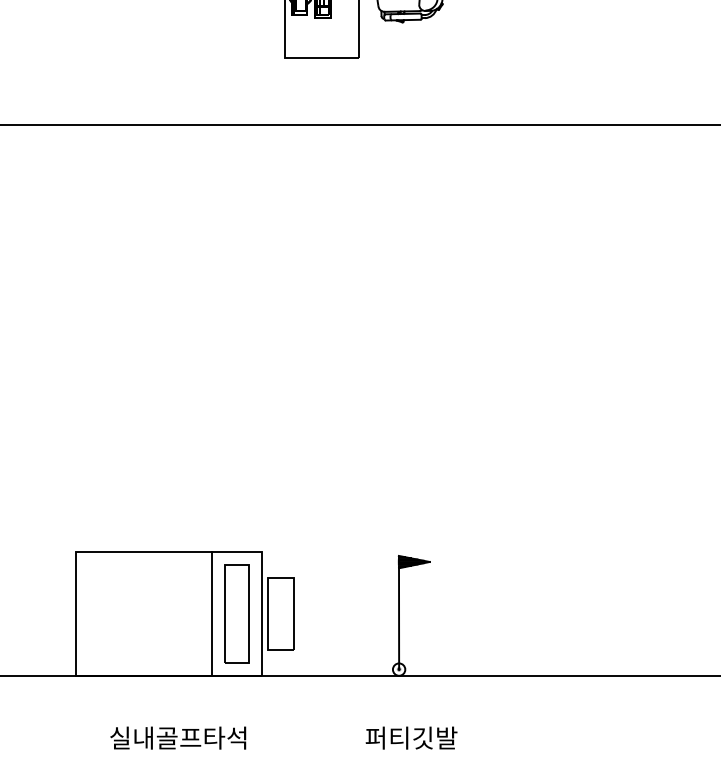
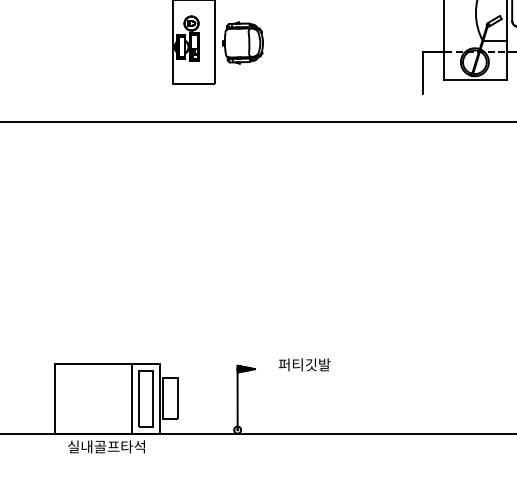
text: (178, 737) -> (106, 446), moved
text: (411, 737) -> (304, 364), moved

